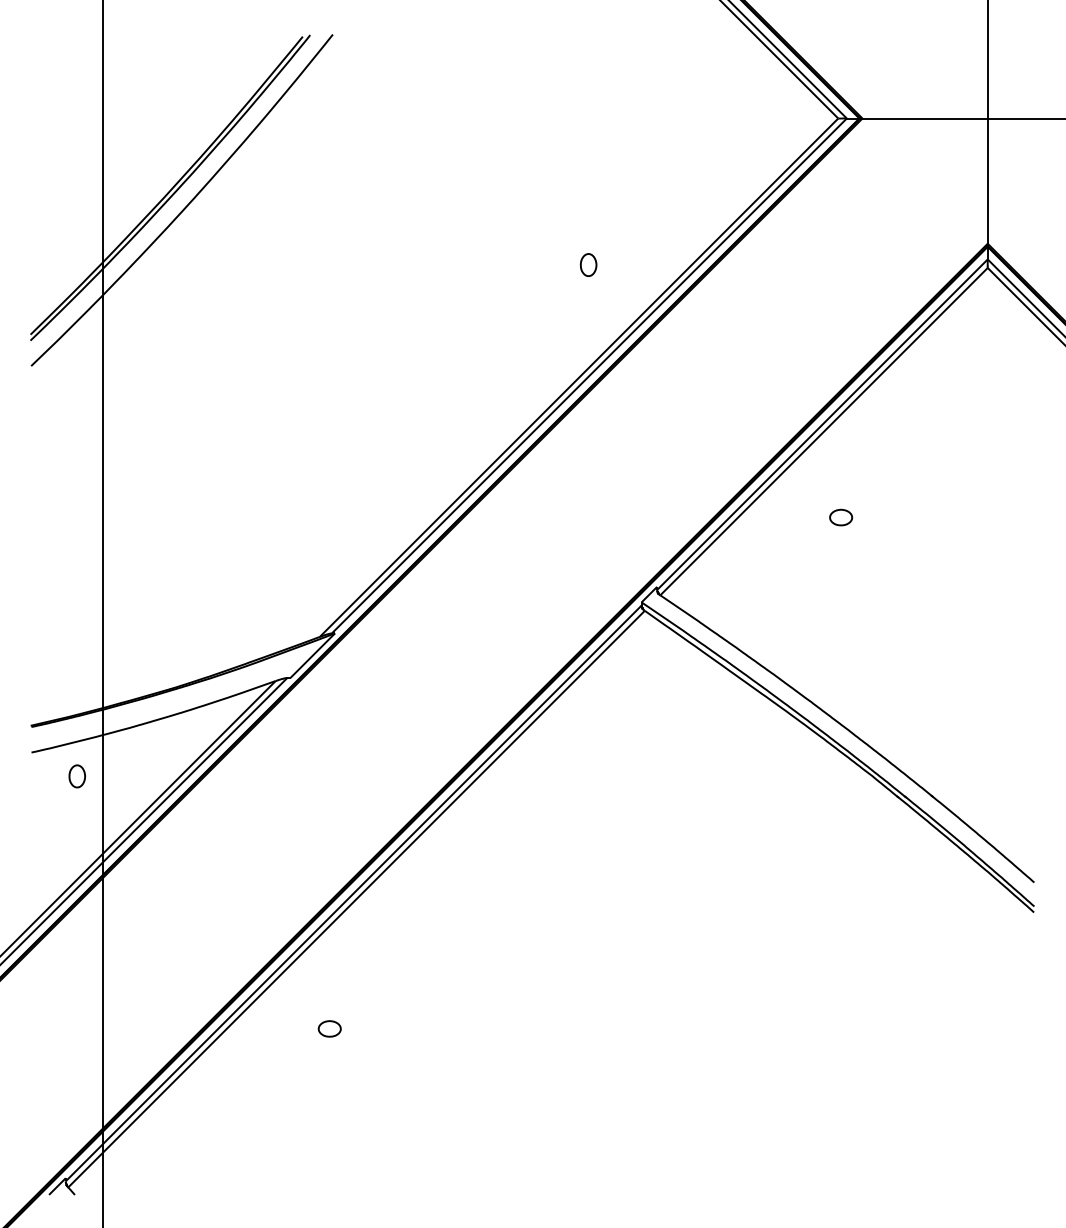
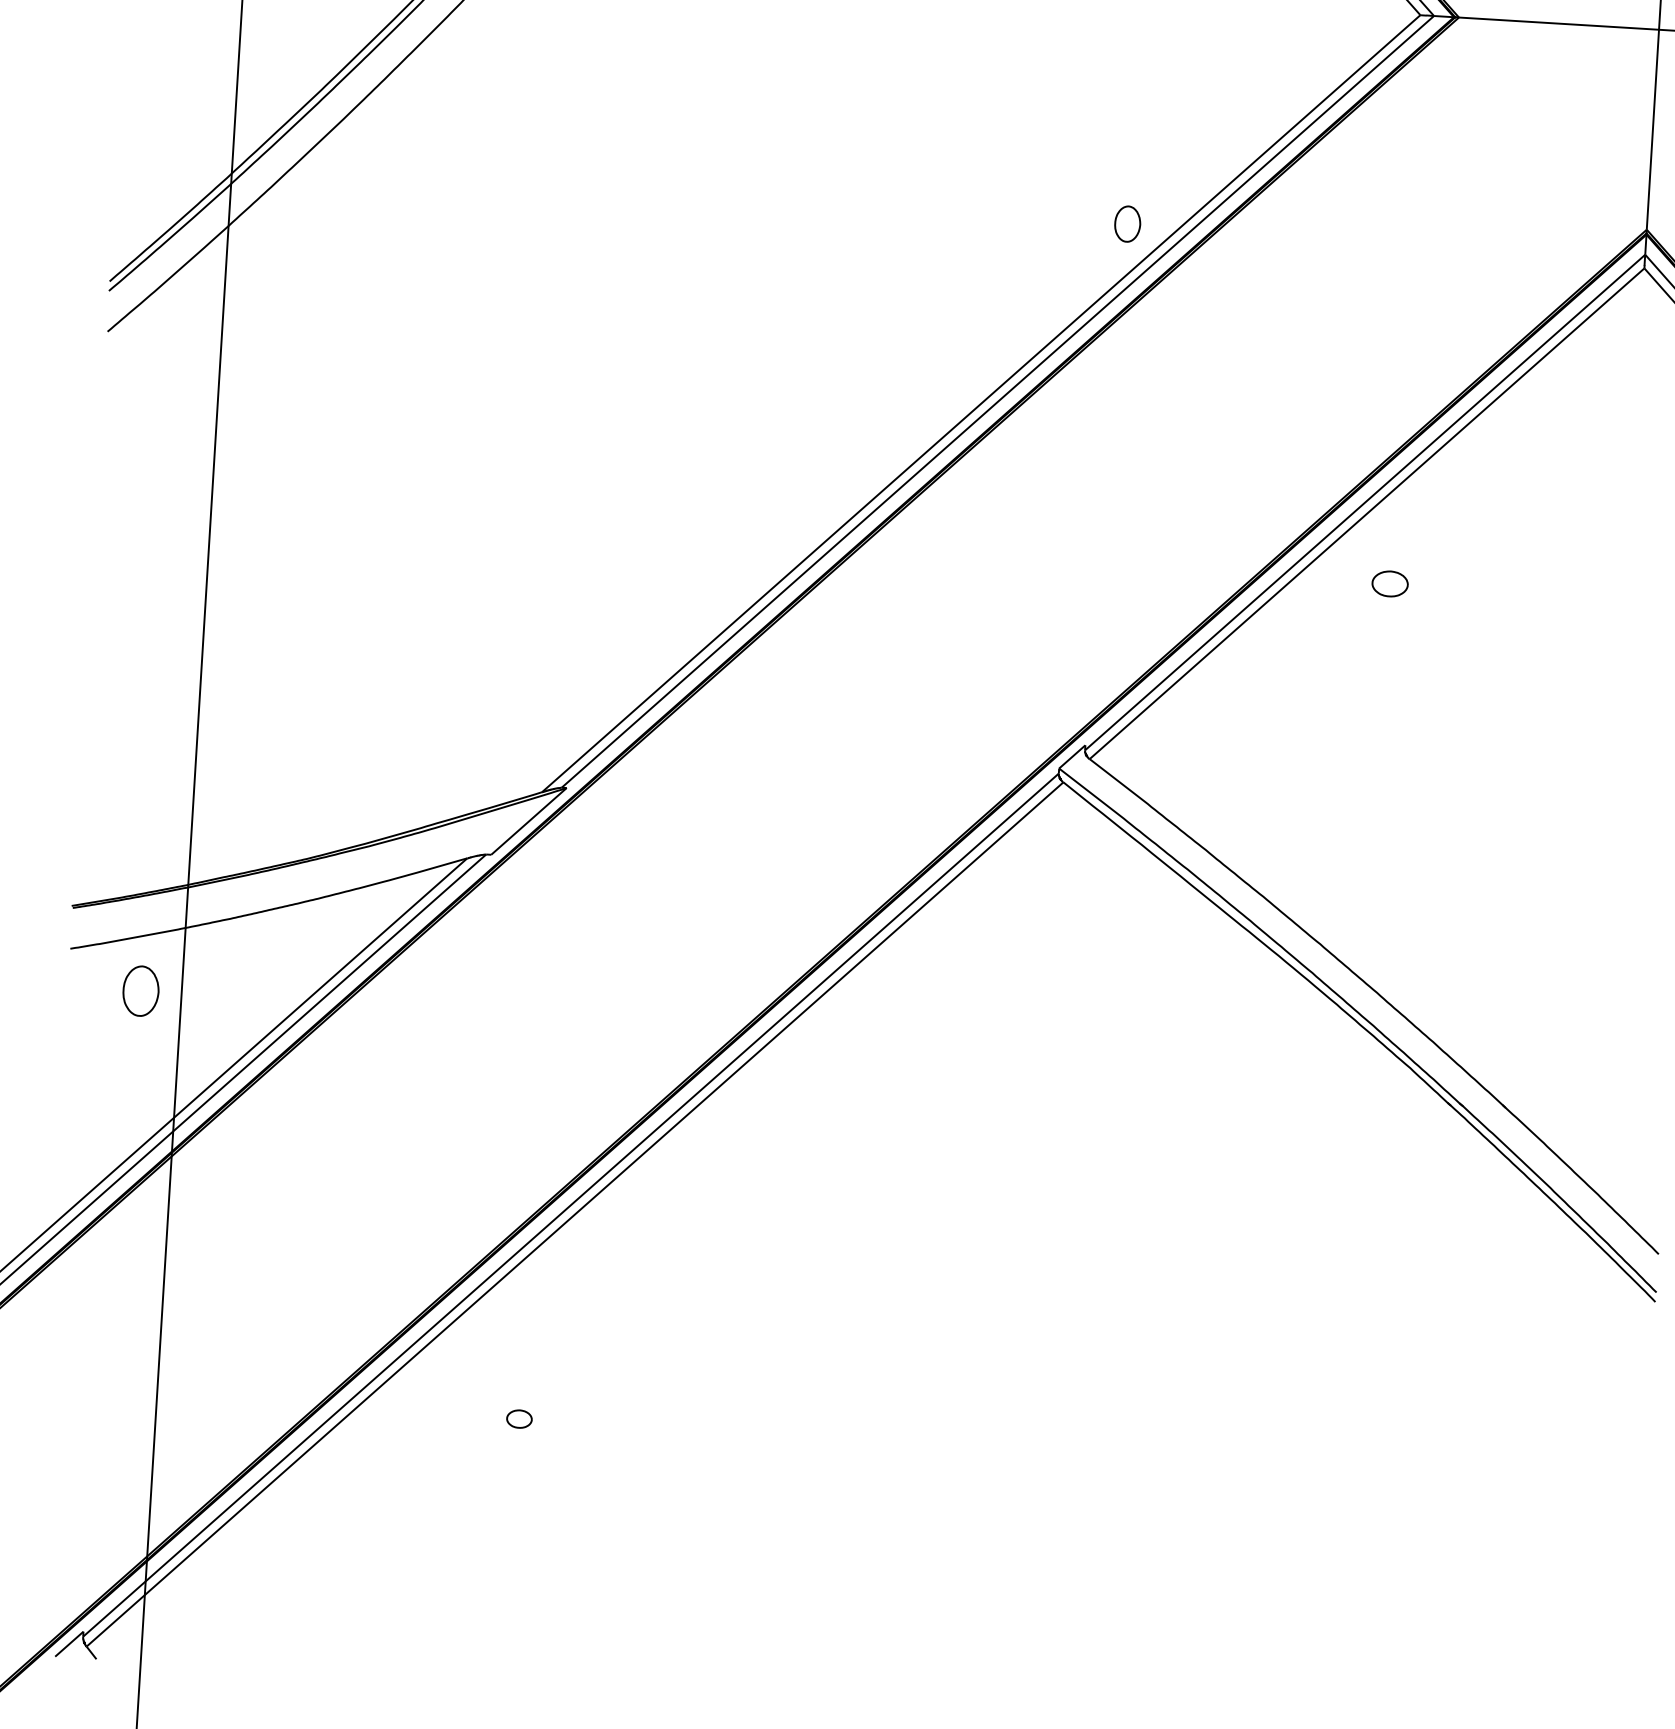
part: (588, 264) -> (1127, 223), moved
part: (841, 517) -> (1390, 583), moved
part: (77, 776) -> (141, 991), size x1.4
part: (329, 1028) -> (519, 1418), size x0.7

